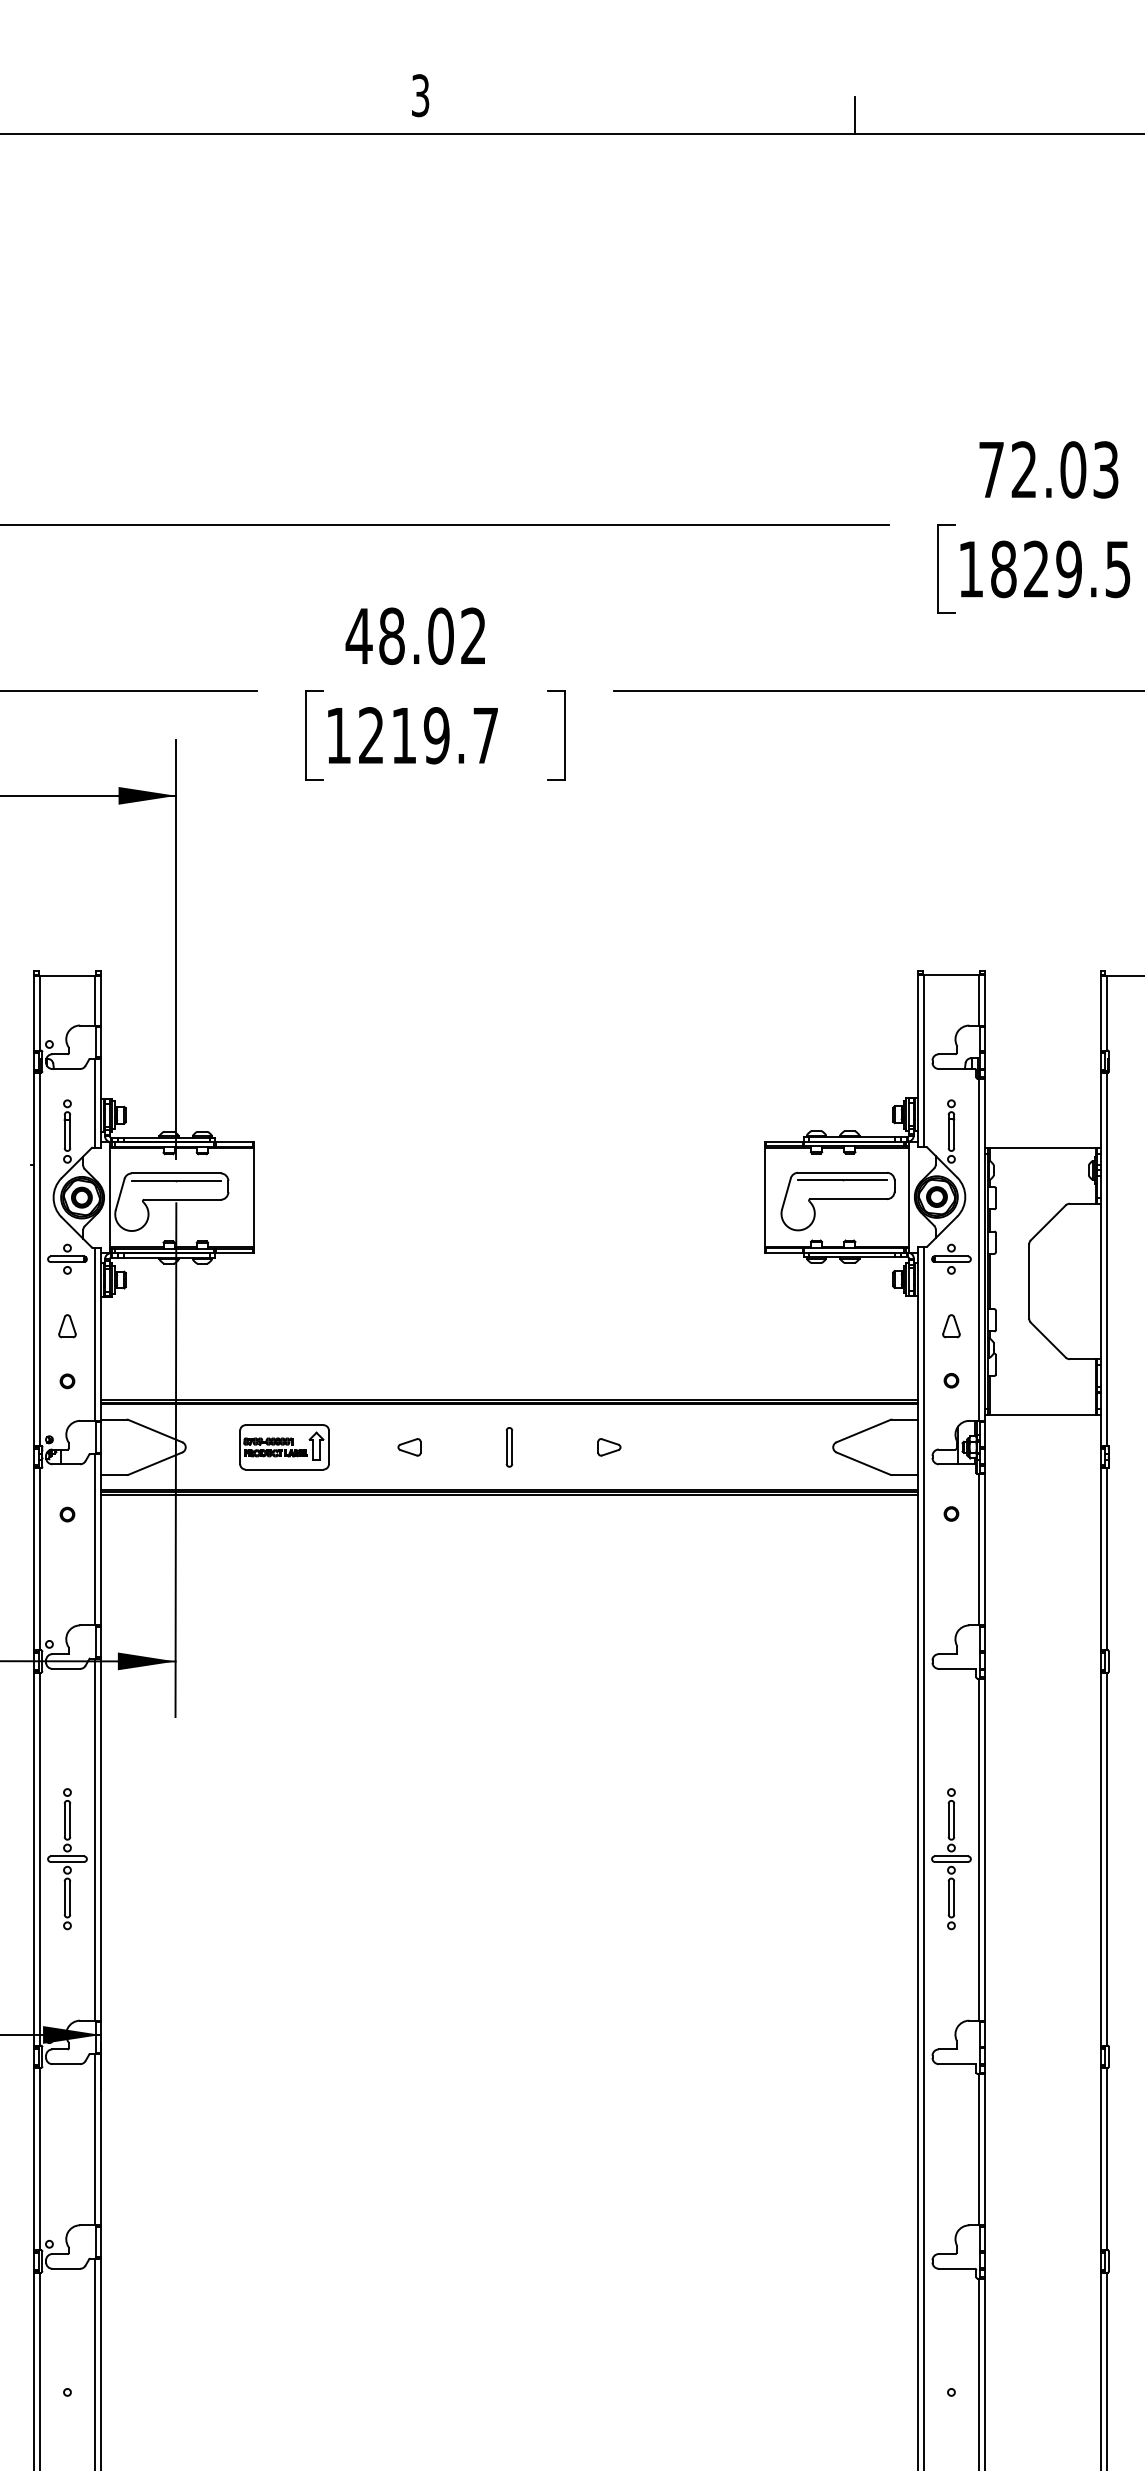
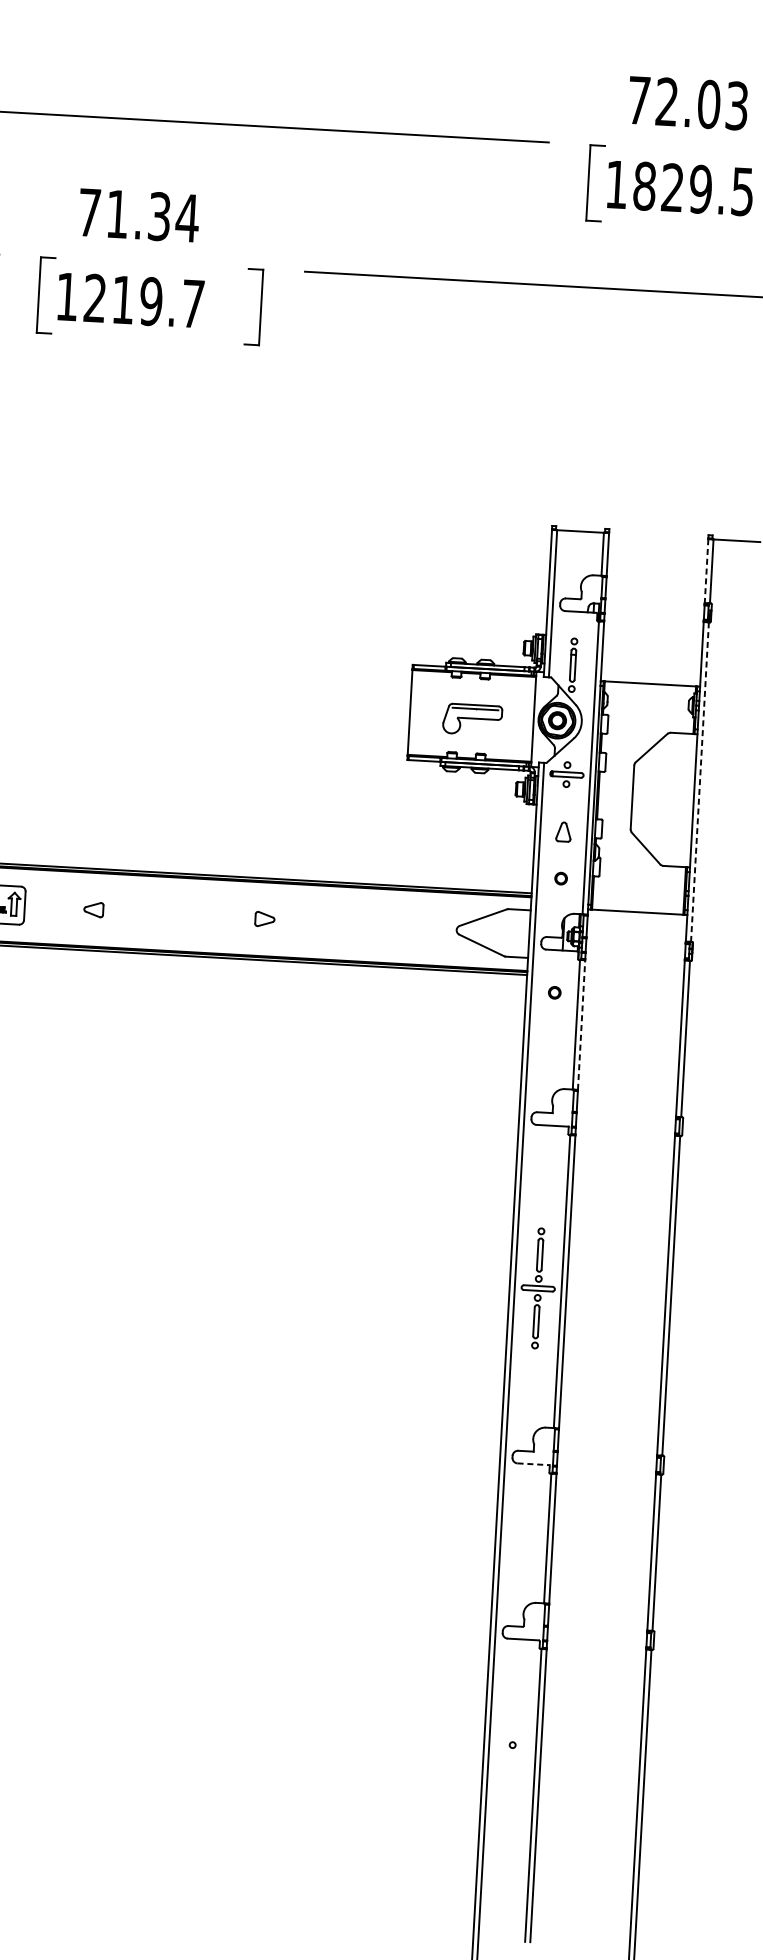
text: (416, 636) -> (138, 215), 48.02 -> 71.34
line: (1100, 1013) -> (706, 571), solid -> dashed
part: (837, 1201) -> (472, 719), size x0.6
line: (1106, 1259) -> (699, 782), solid -> dashed
part: (509, 1447) -> (179, 914), removed
line: (984, 1549) -> (581, 1024), solid -> dashed
line: (957, 2064) -> (533, 1464), solid -> dashed

